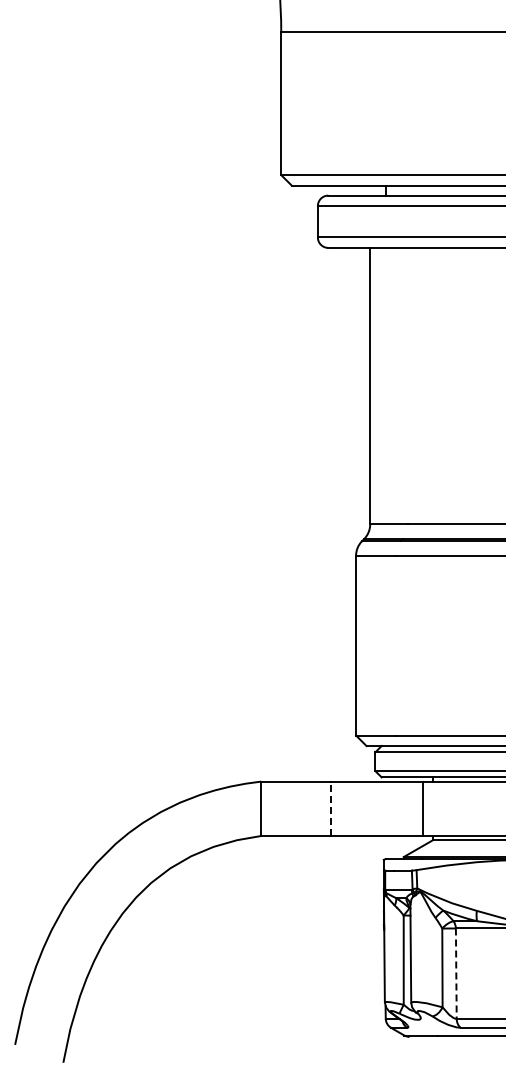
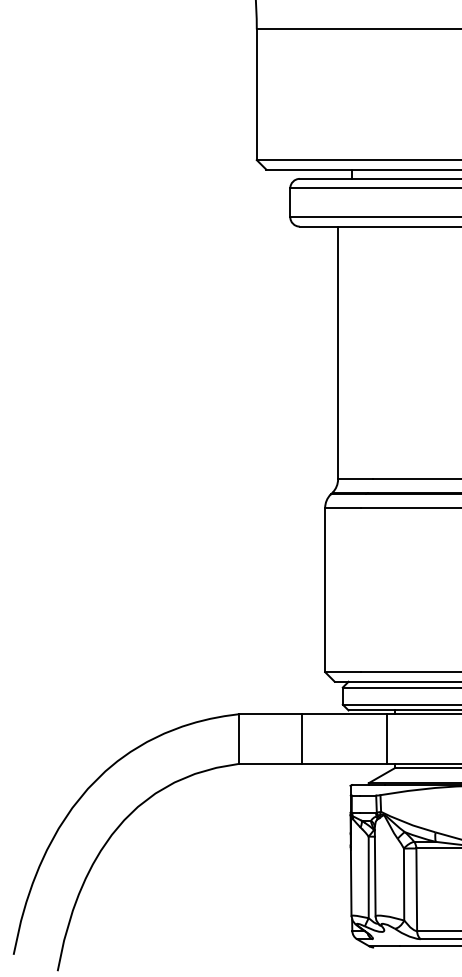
line: (330, 808) -> (301, 738), dashed -> solid
line: (456, 974) -> (416, 890), dashed -> solid

